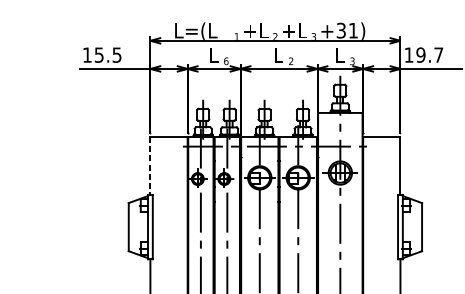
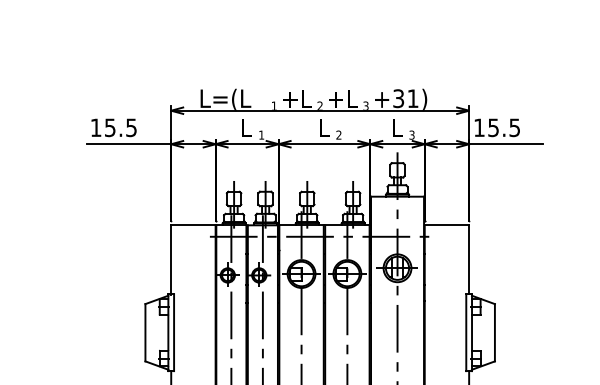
text: (429, 54) -> (503, 127), 19.7 -> 15.5
text: (226, 60) -> (261, 134), 6 -> 1
line: (150, 165) -> (171, 259), dashed -> solid

